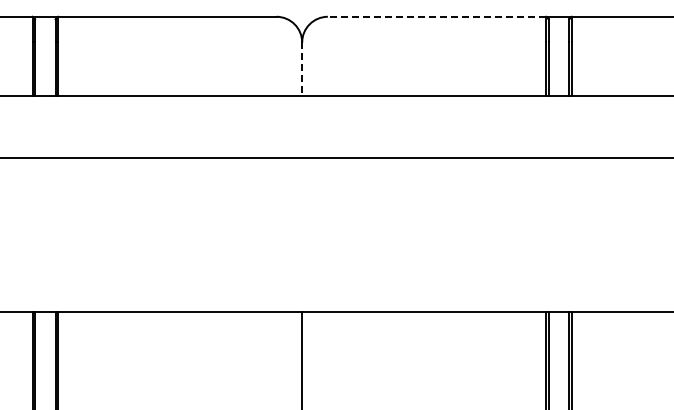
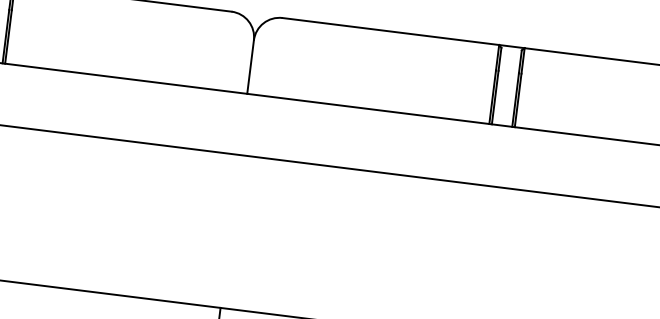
line: (436, 16) -> (390, 31), dashed -> solid
line: (302, 69) -> (250, 67), dashed -> solid

